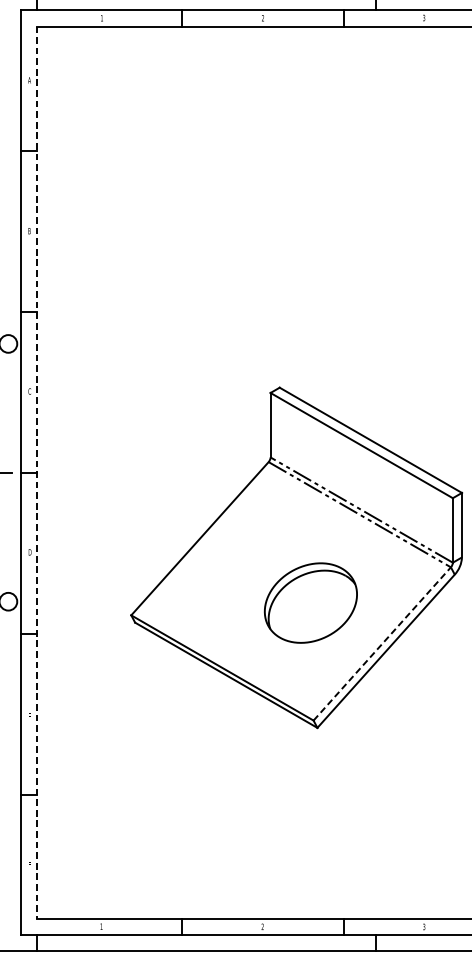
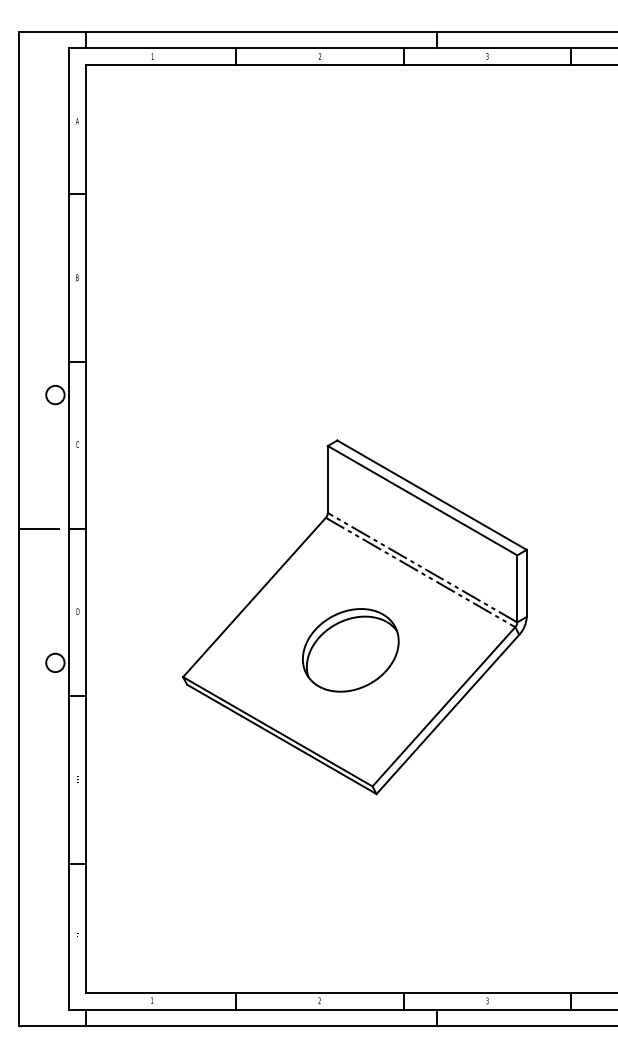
line: (37, 473) -> (85, 529), dashed -> solid
part: (310, 603) -> (350, 650), moved
line: (381, 643) -> (443, 706), dashed -> solid

